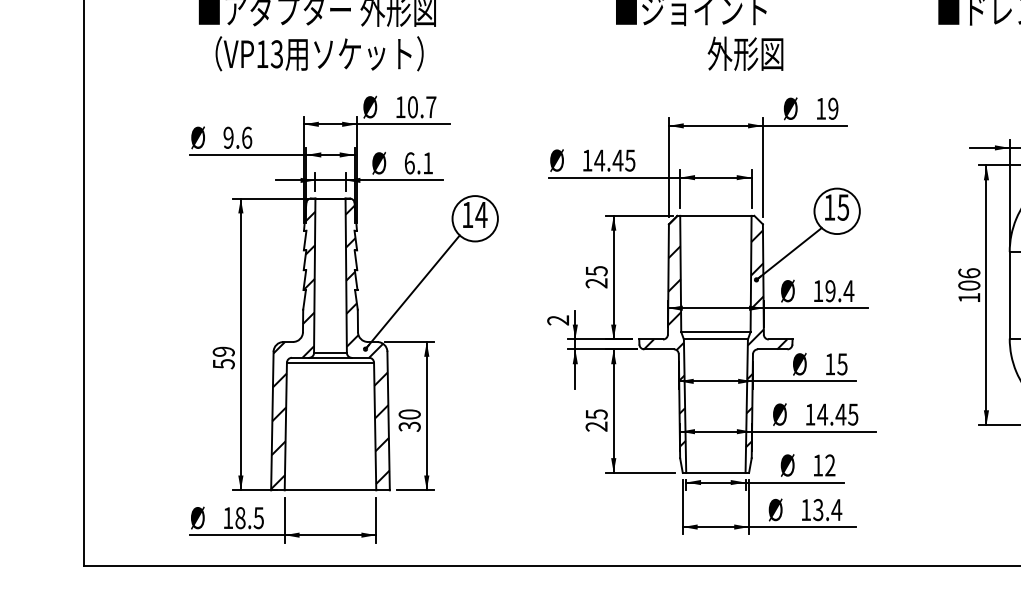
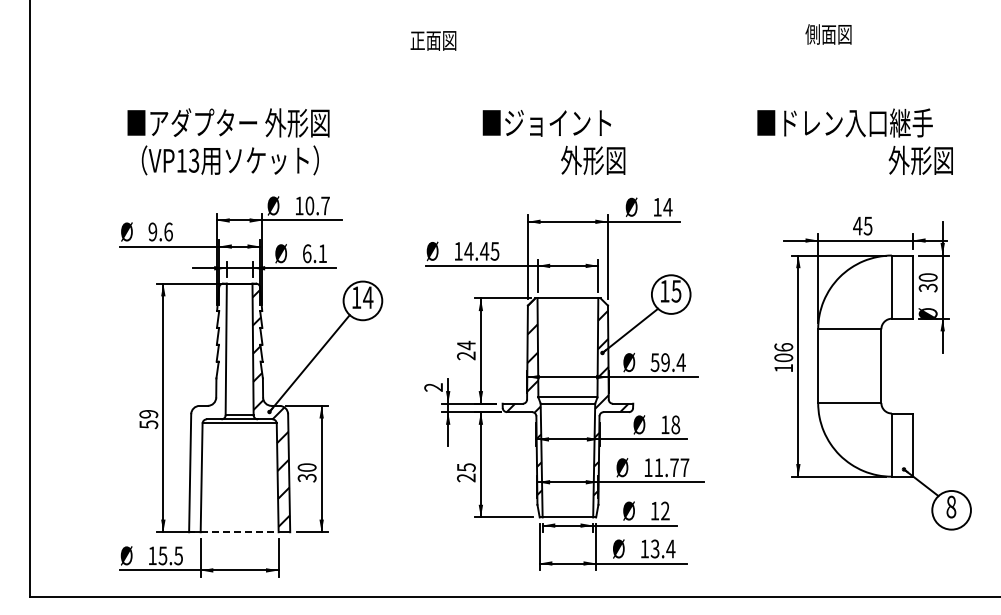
text: (832, 107) -> (667, 206), 19 -> 14
text: (596, 271) -> (466, 345), 25 -> 24
text: (817, 291) -> (654, 362), 19.4 -> 59.4
hatch: (292, 349) -> (207, 412), removed
text: (842, 363) -> (675, 424), 15 -> 18
text: (837, 414) -> (671, 467), 14.45 -> 11.77
line: (330, 490) -> (239, 532), solid -> dashed
text: (239, 517) -> (162, 555), 18.5 -> 15.5

